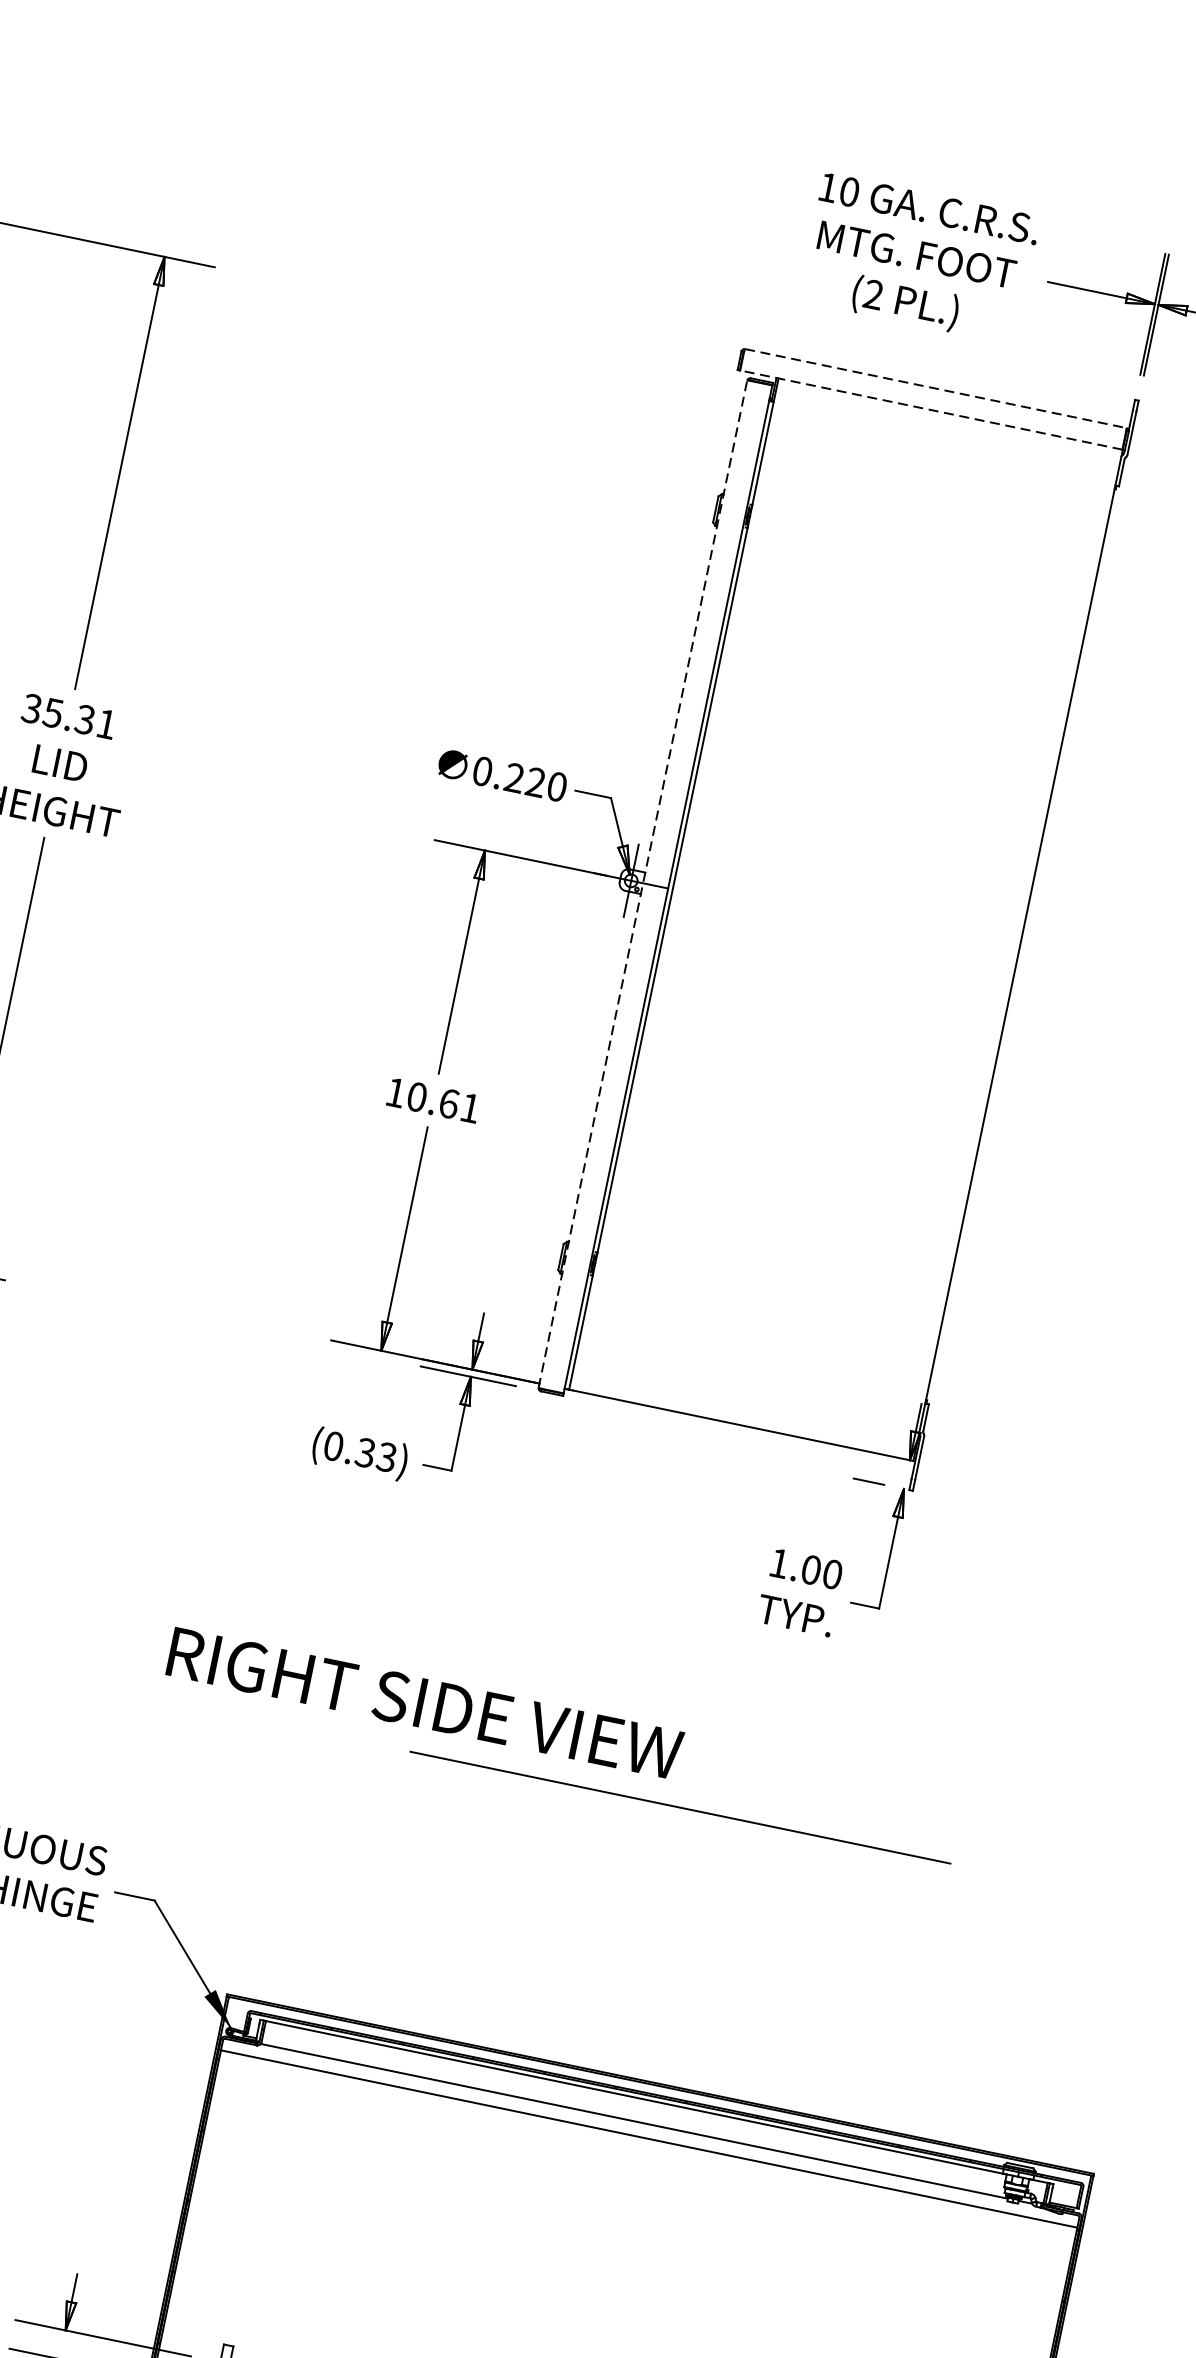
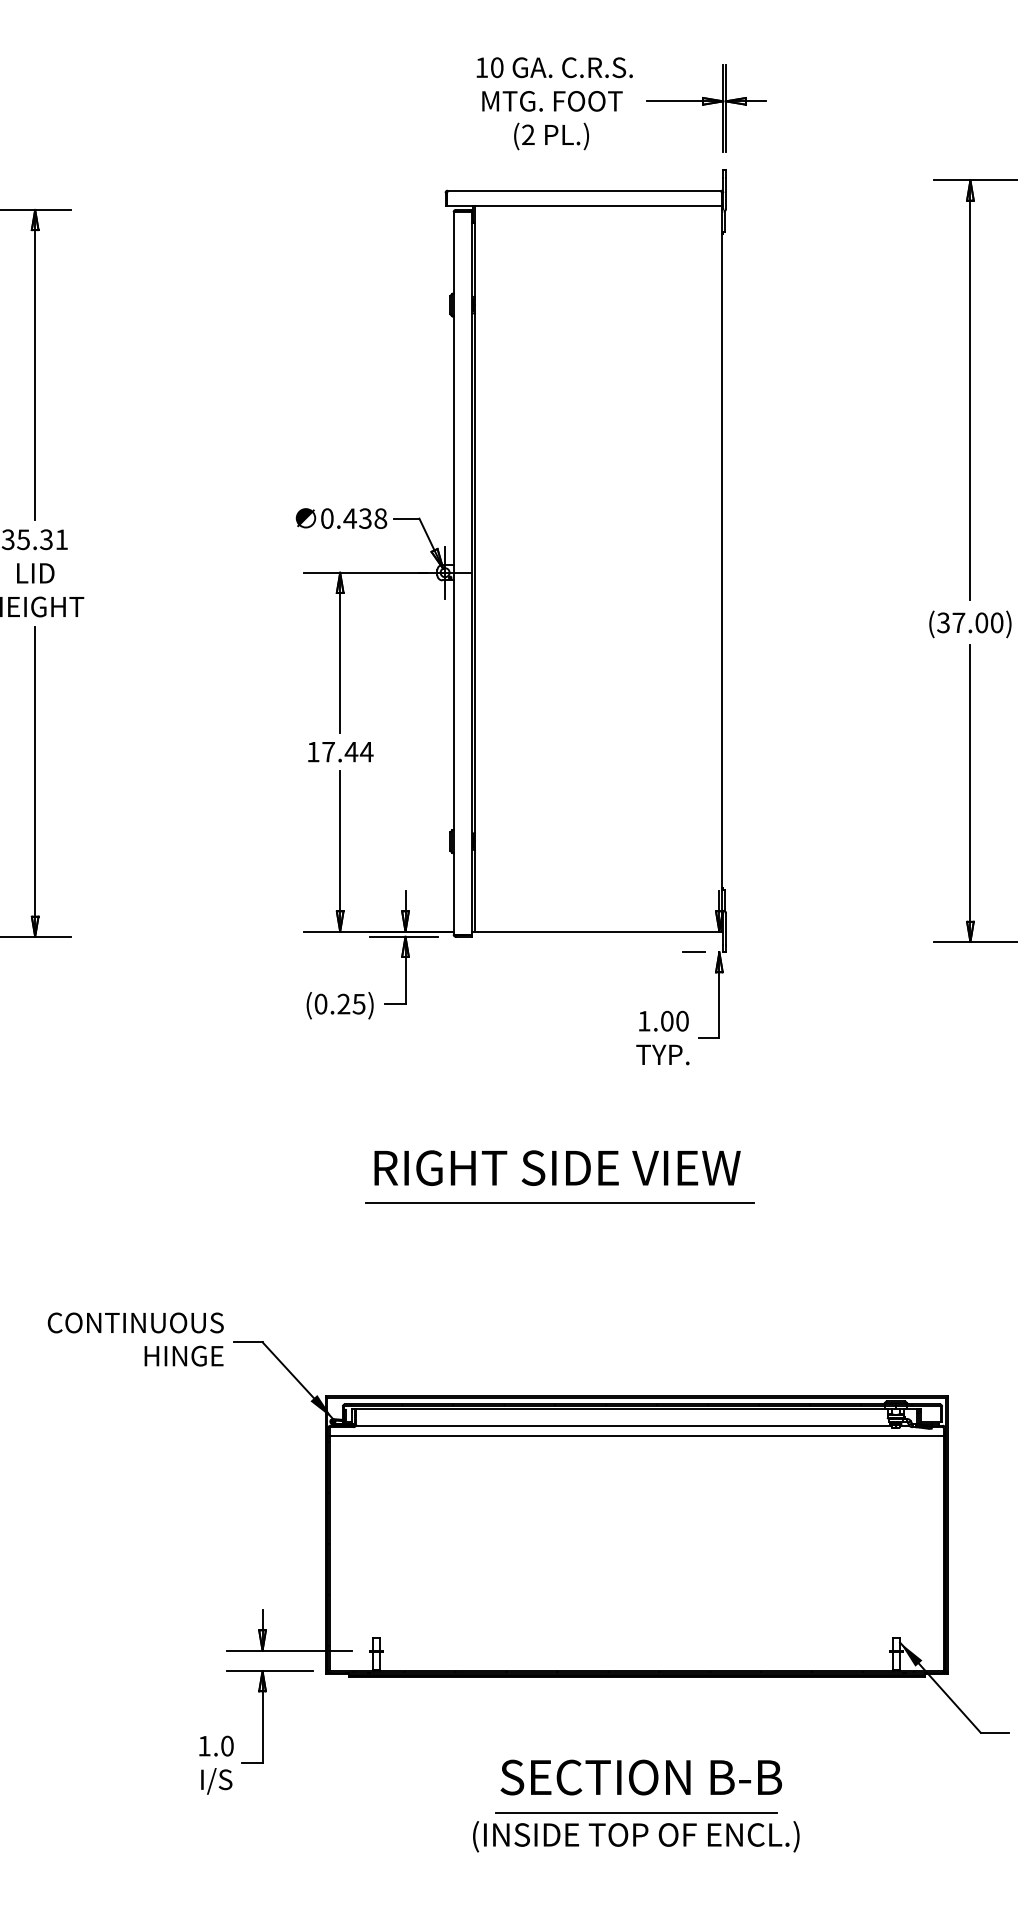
line: (935, 388) -> (584, 190), dashed -> solid
line: (931, 410) -> (584, 206), dashed -> solid
text: (535, 782) -> (365, 518), 0.220 -> 0.438
line: (642, 882) -> (453, 572), dashed -> solid
text: (443, 1101) -> (347, 751), 10.61 -> 17.44
text: (376, 1454) -> (351, 1003), (0.33) -> (0.25)
text: (425, 1702) -> (557, 1167), moved
line: (679, 1806) -> (559, 1202), moved

